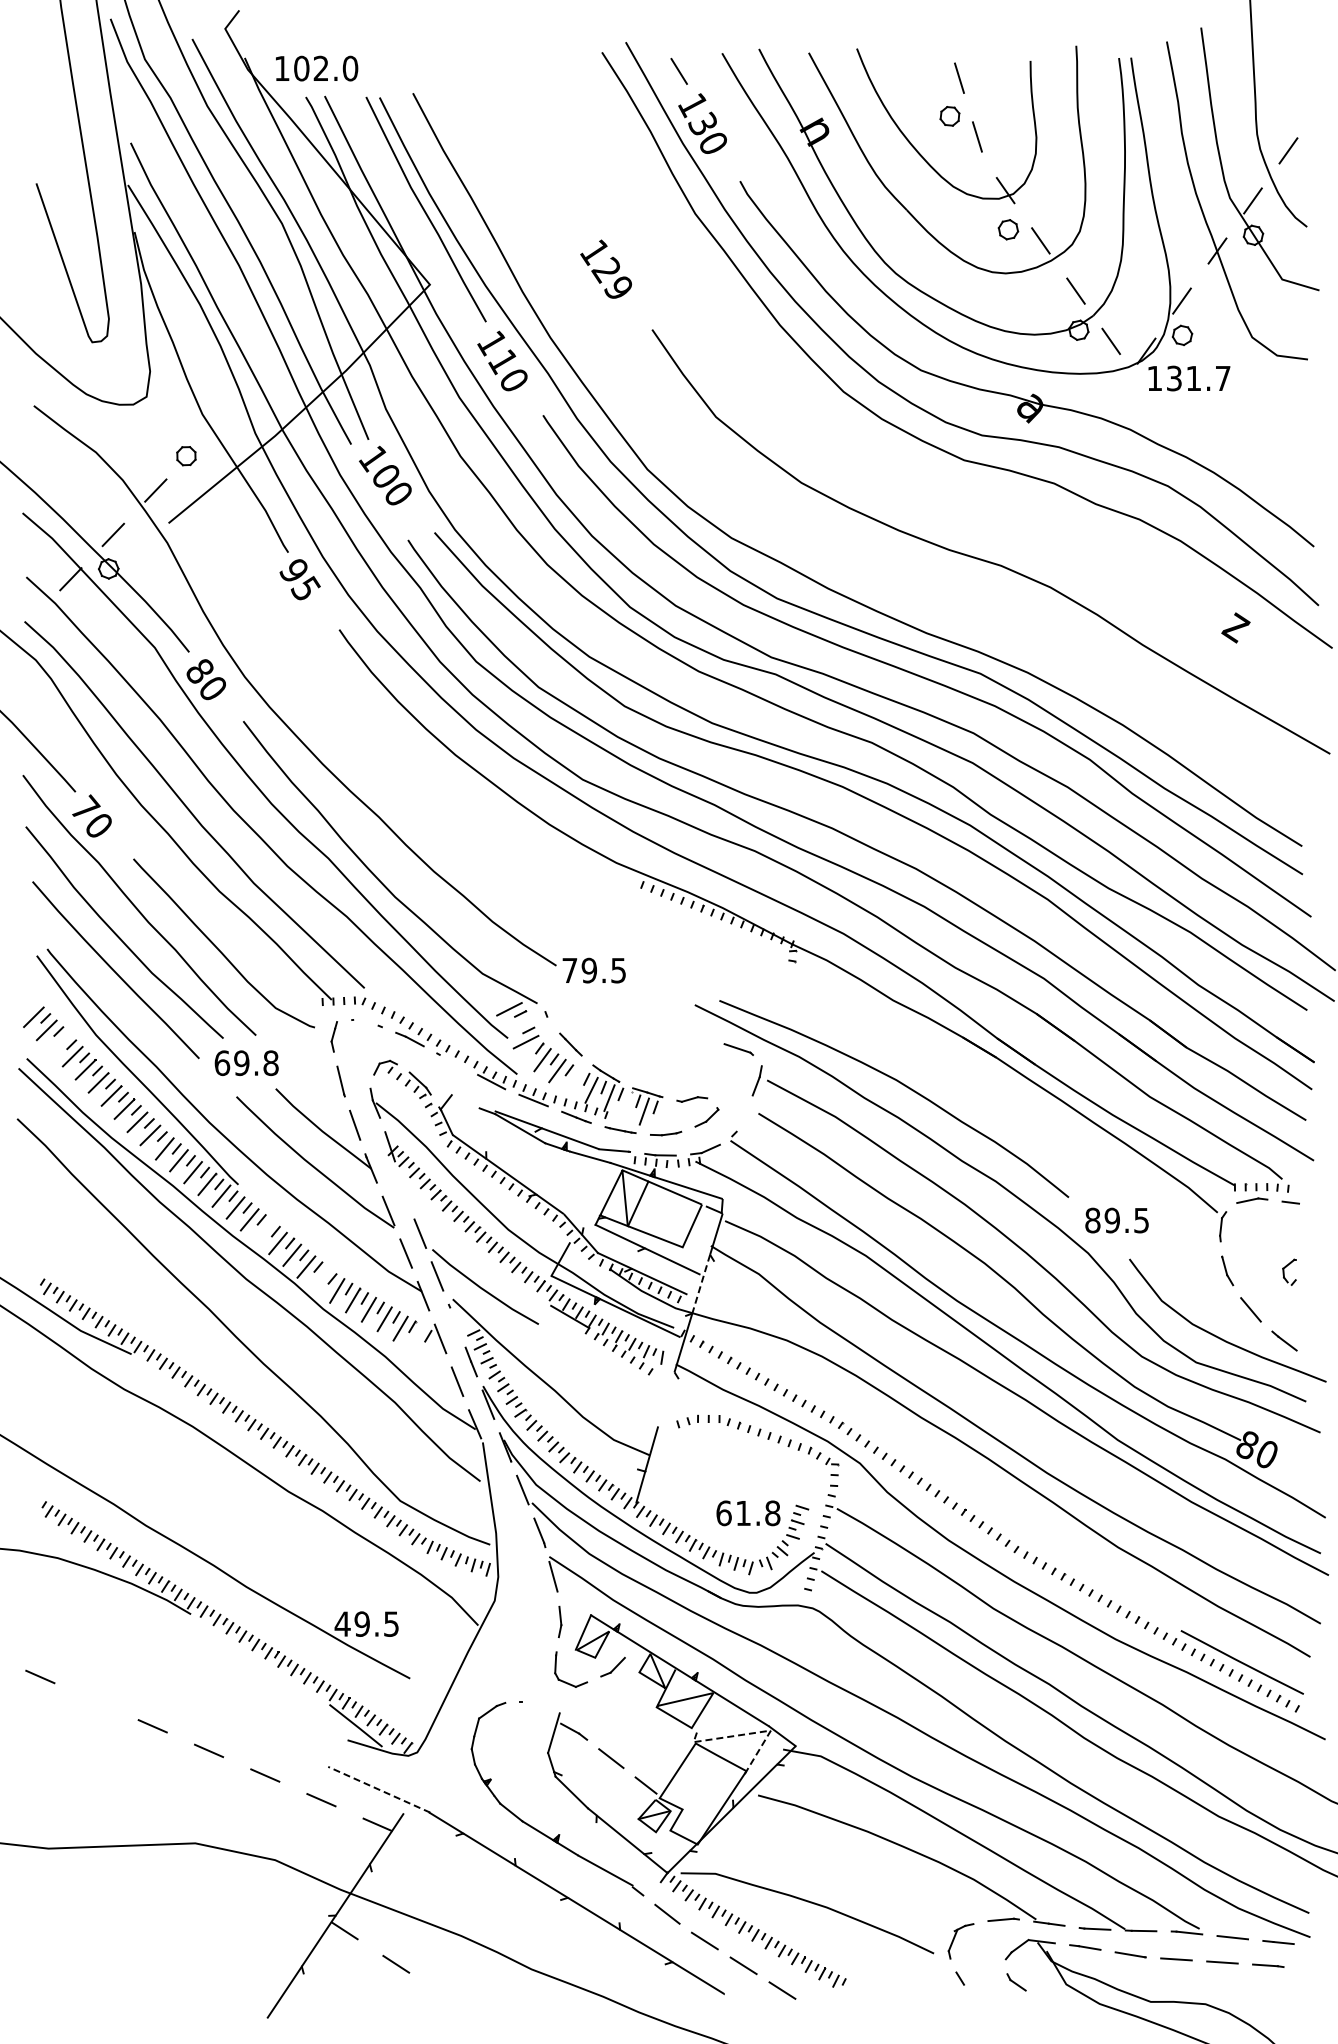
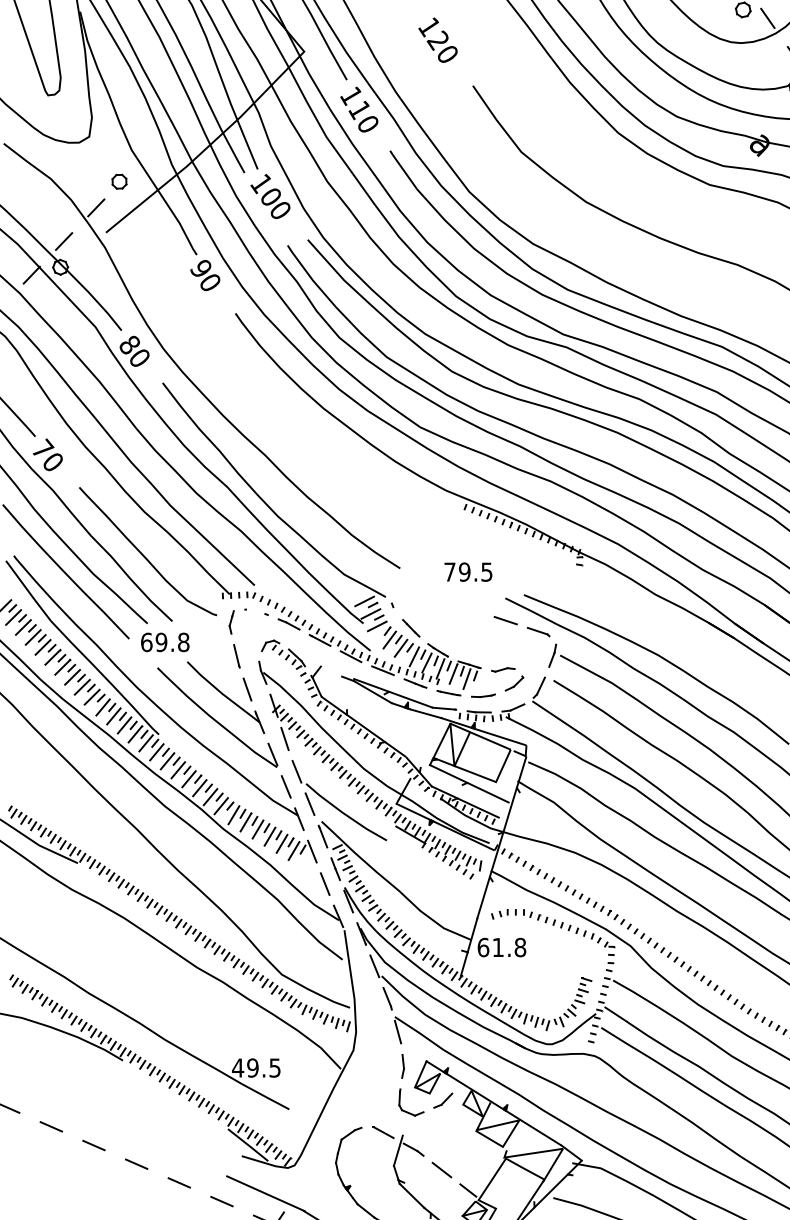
text: (618, 287) -> (447, 53), 129 -> 120
text: (305, 587) -> (209, 281), 95 -> 90
text: (593, 970) -> (467, 572), moved
line: (517, 1025) -> (370, 613), added
line: (695, 1034) -> (505, 620), added
line: (59, 1043) -> (23, 627), added
line: (451, 1060) -> (320, 640), added
line: (574, 1081) -> (413, 656), added
line: (626, 1104) -> (453, 673), added
line: (741, 1120) -> (540, 685), added
line: (404, 1190) -> (284, 738), added
line: (263, 1231) -> (177, 770), added
line: (320, 1278) -> (221, 805), added
line: (701, 1284) -> (510, 810), dashed -> solid
line: (455, 1320) -> (323, 837), added
line: (416, 1337) -> (294, 850), added
line: (665, 1399) -> (483, 897), added
text: (748, 1513) -> (502, 947), moved
line: (96, 1701) -> (51, 1126), added
line: (534, 1709) -> (383, 1132), added
line: (752, 1733) -> (549, 1151), dashed -> solid
line: (379, 1789) -> (266, 1193), dashed -> solid

